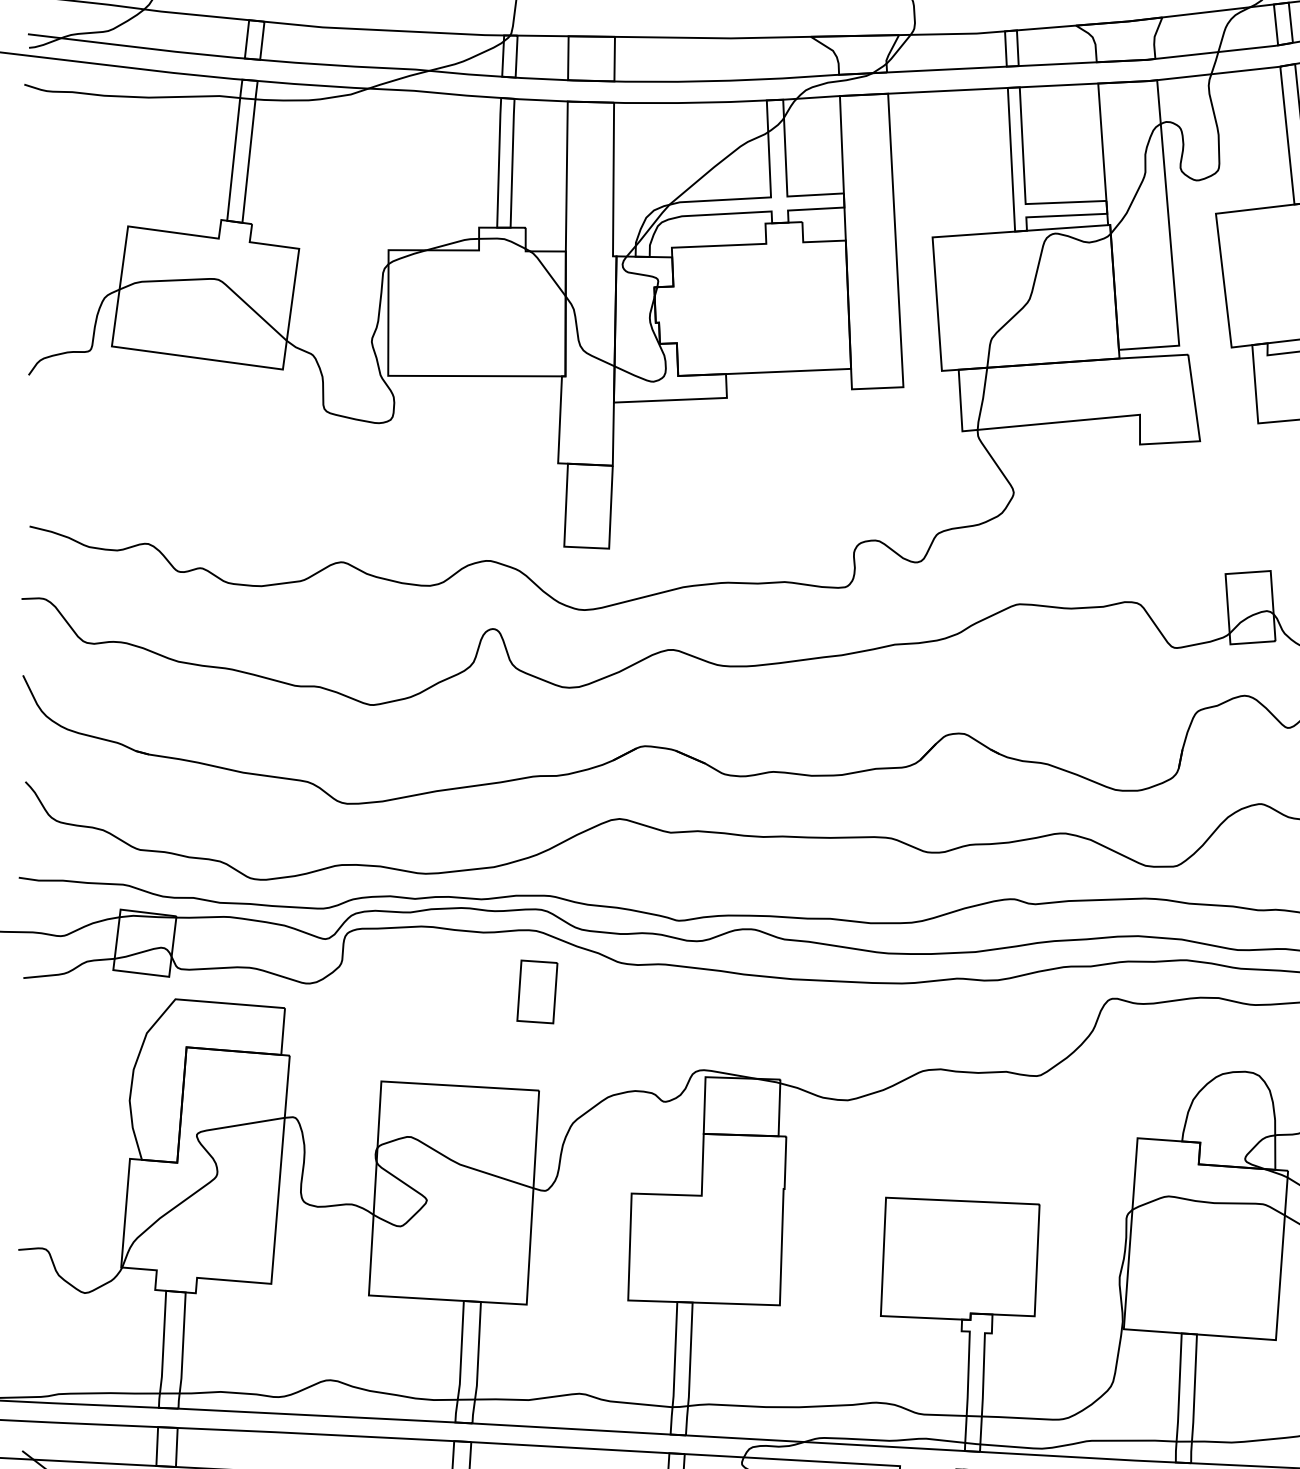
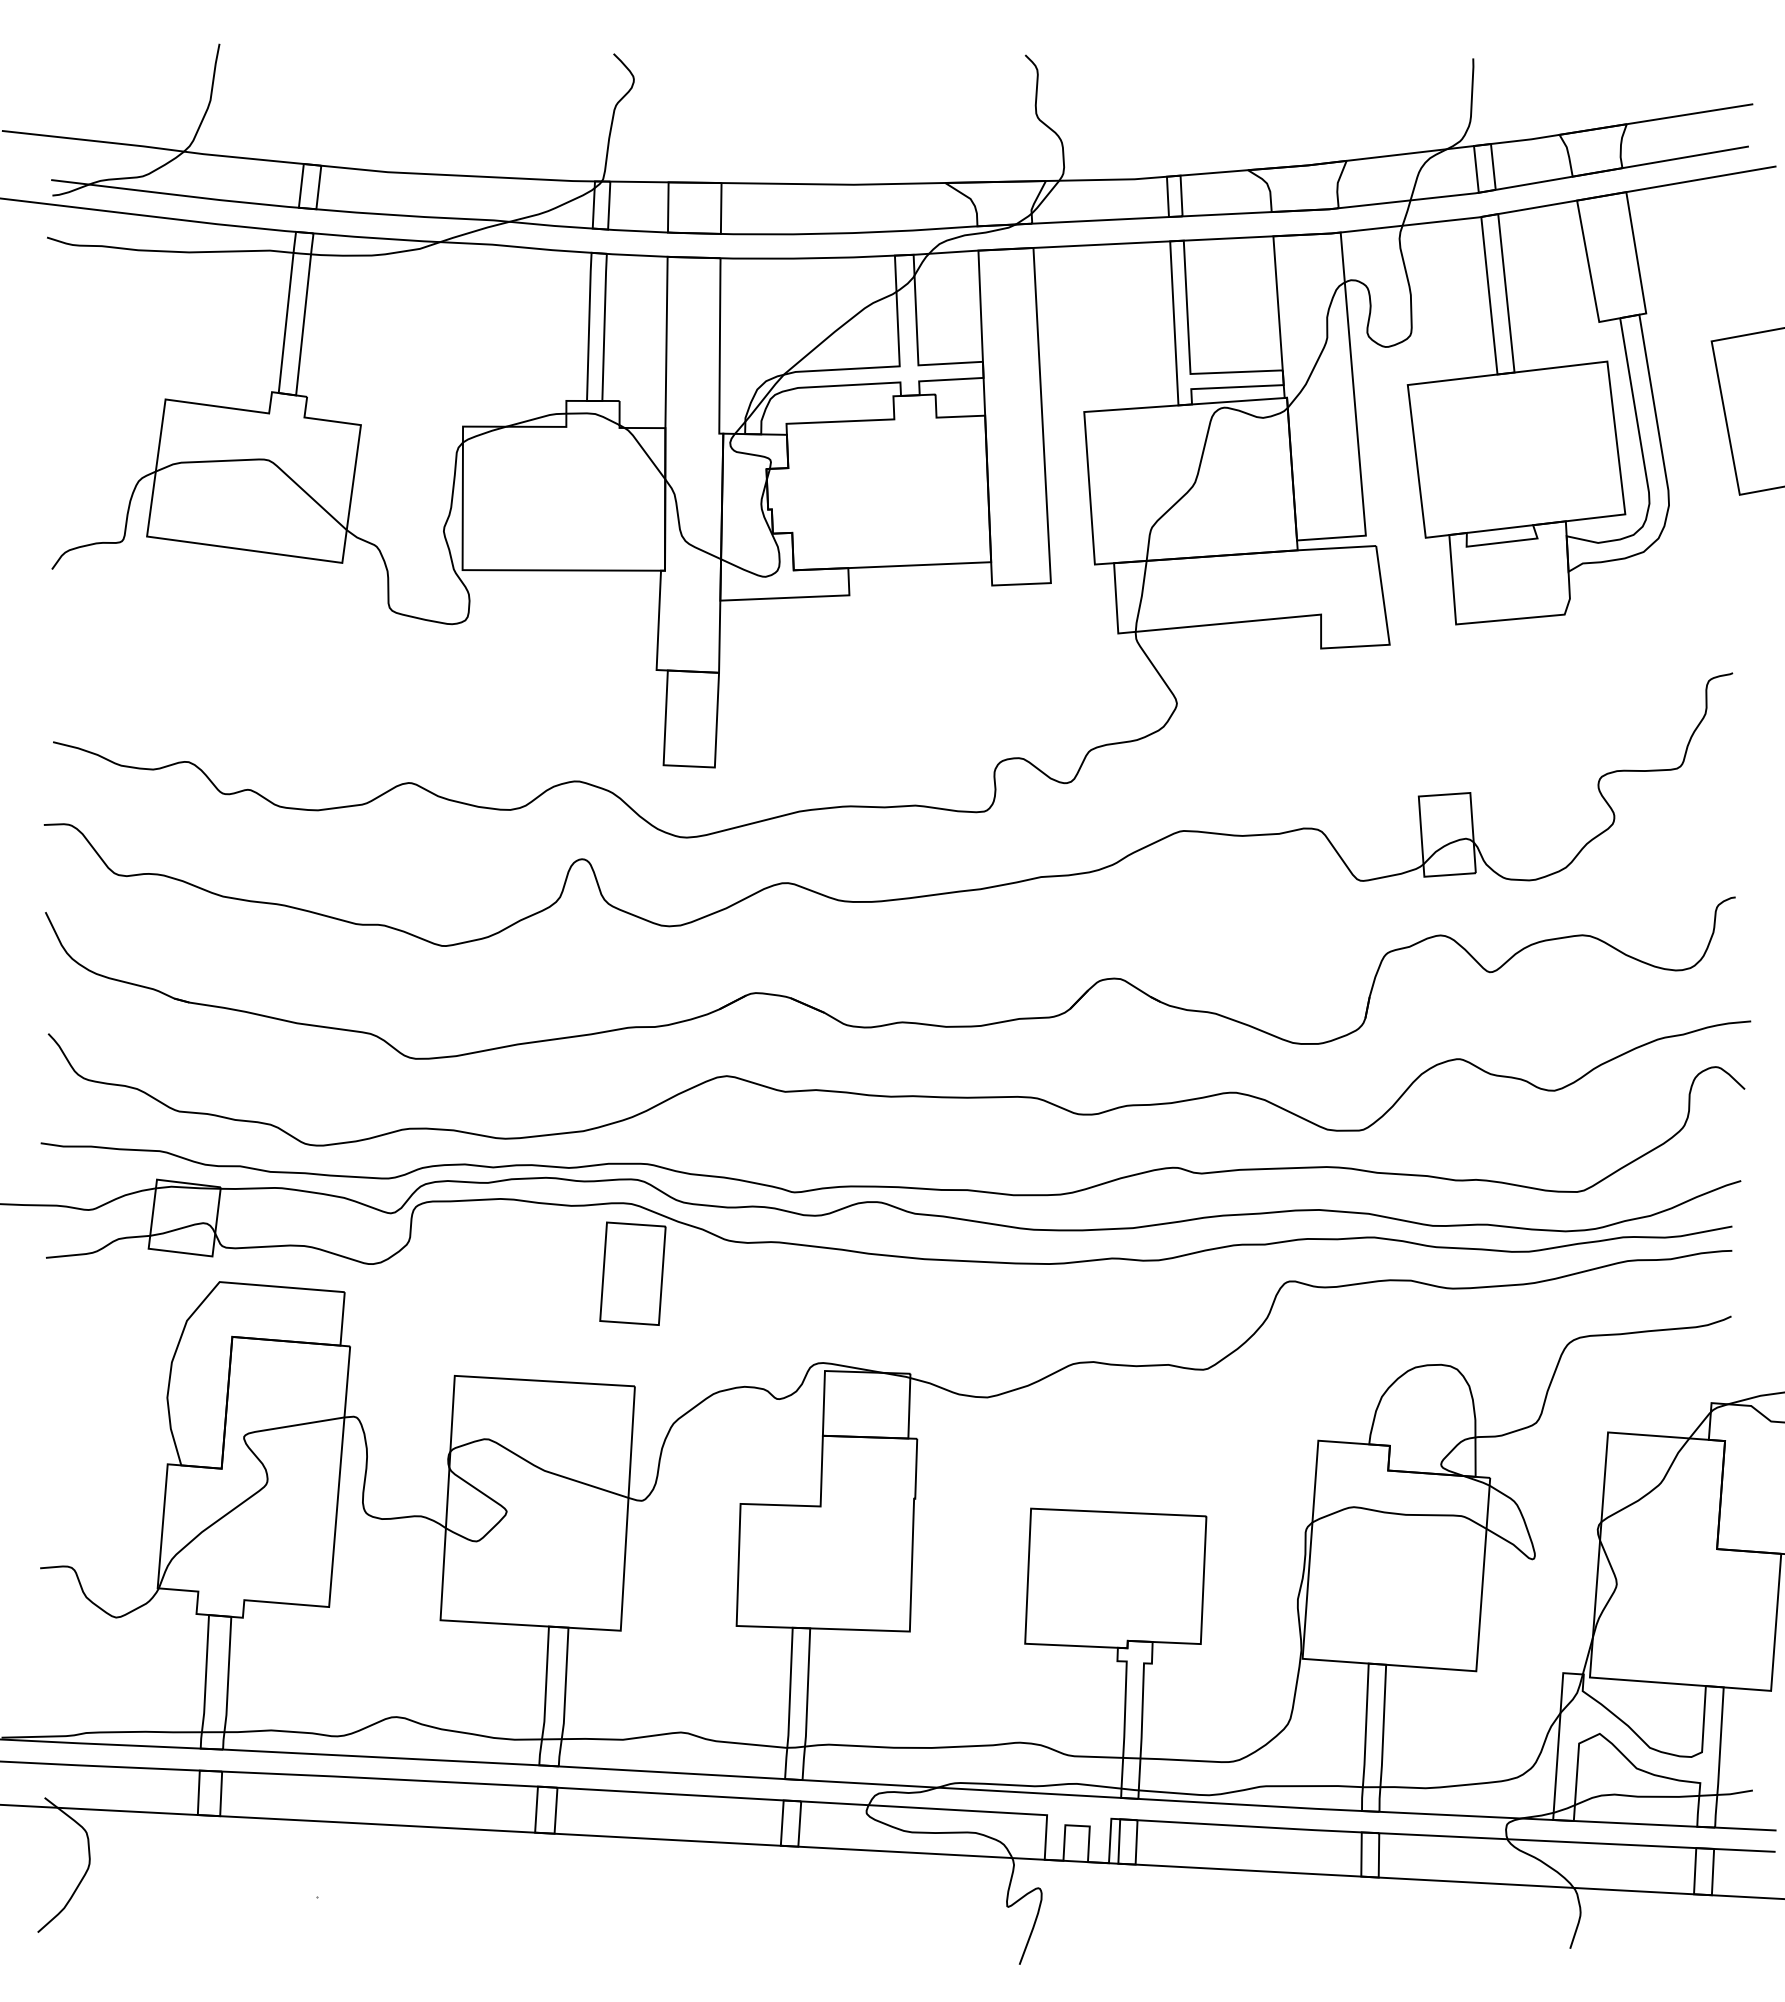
part: (537, 991) -> (632, 1273), size x1.43

